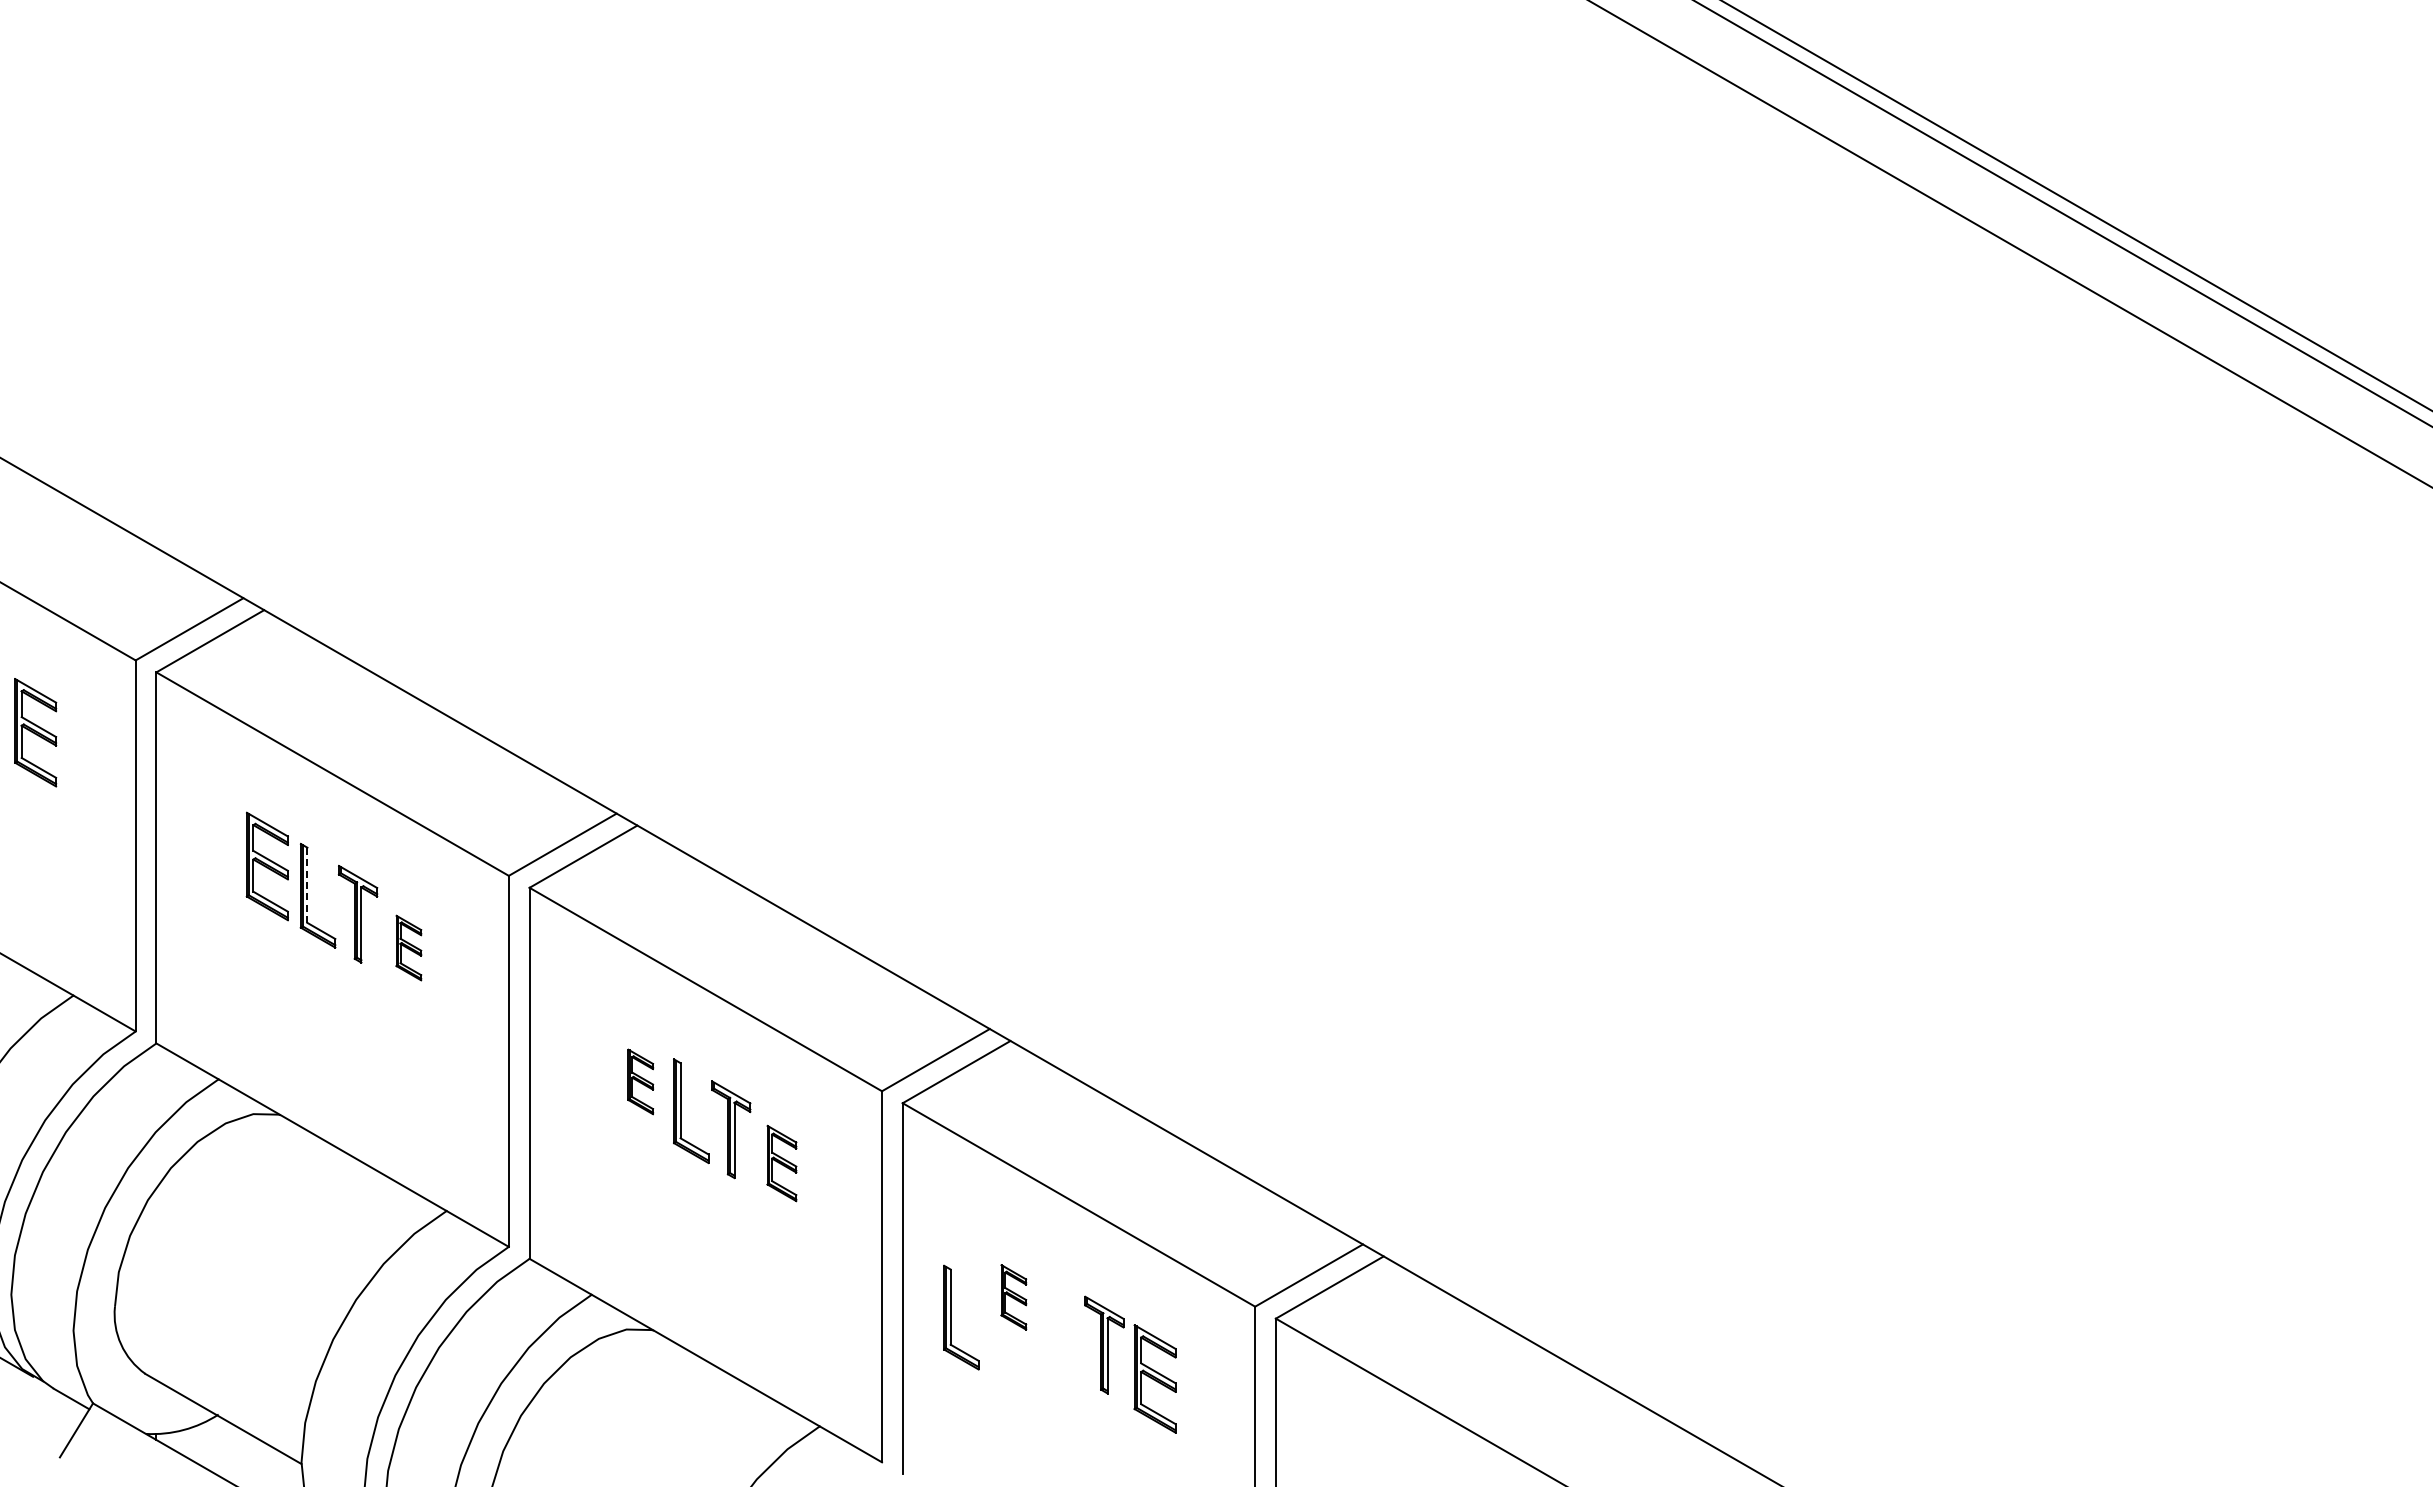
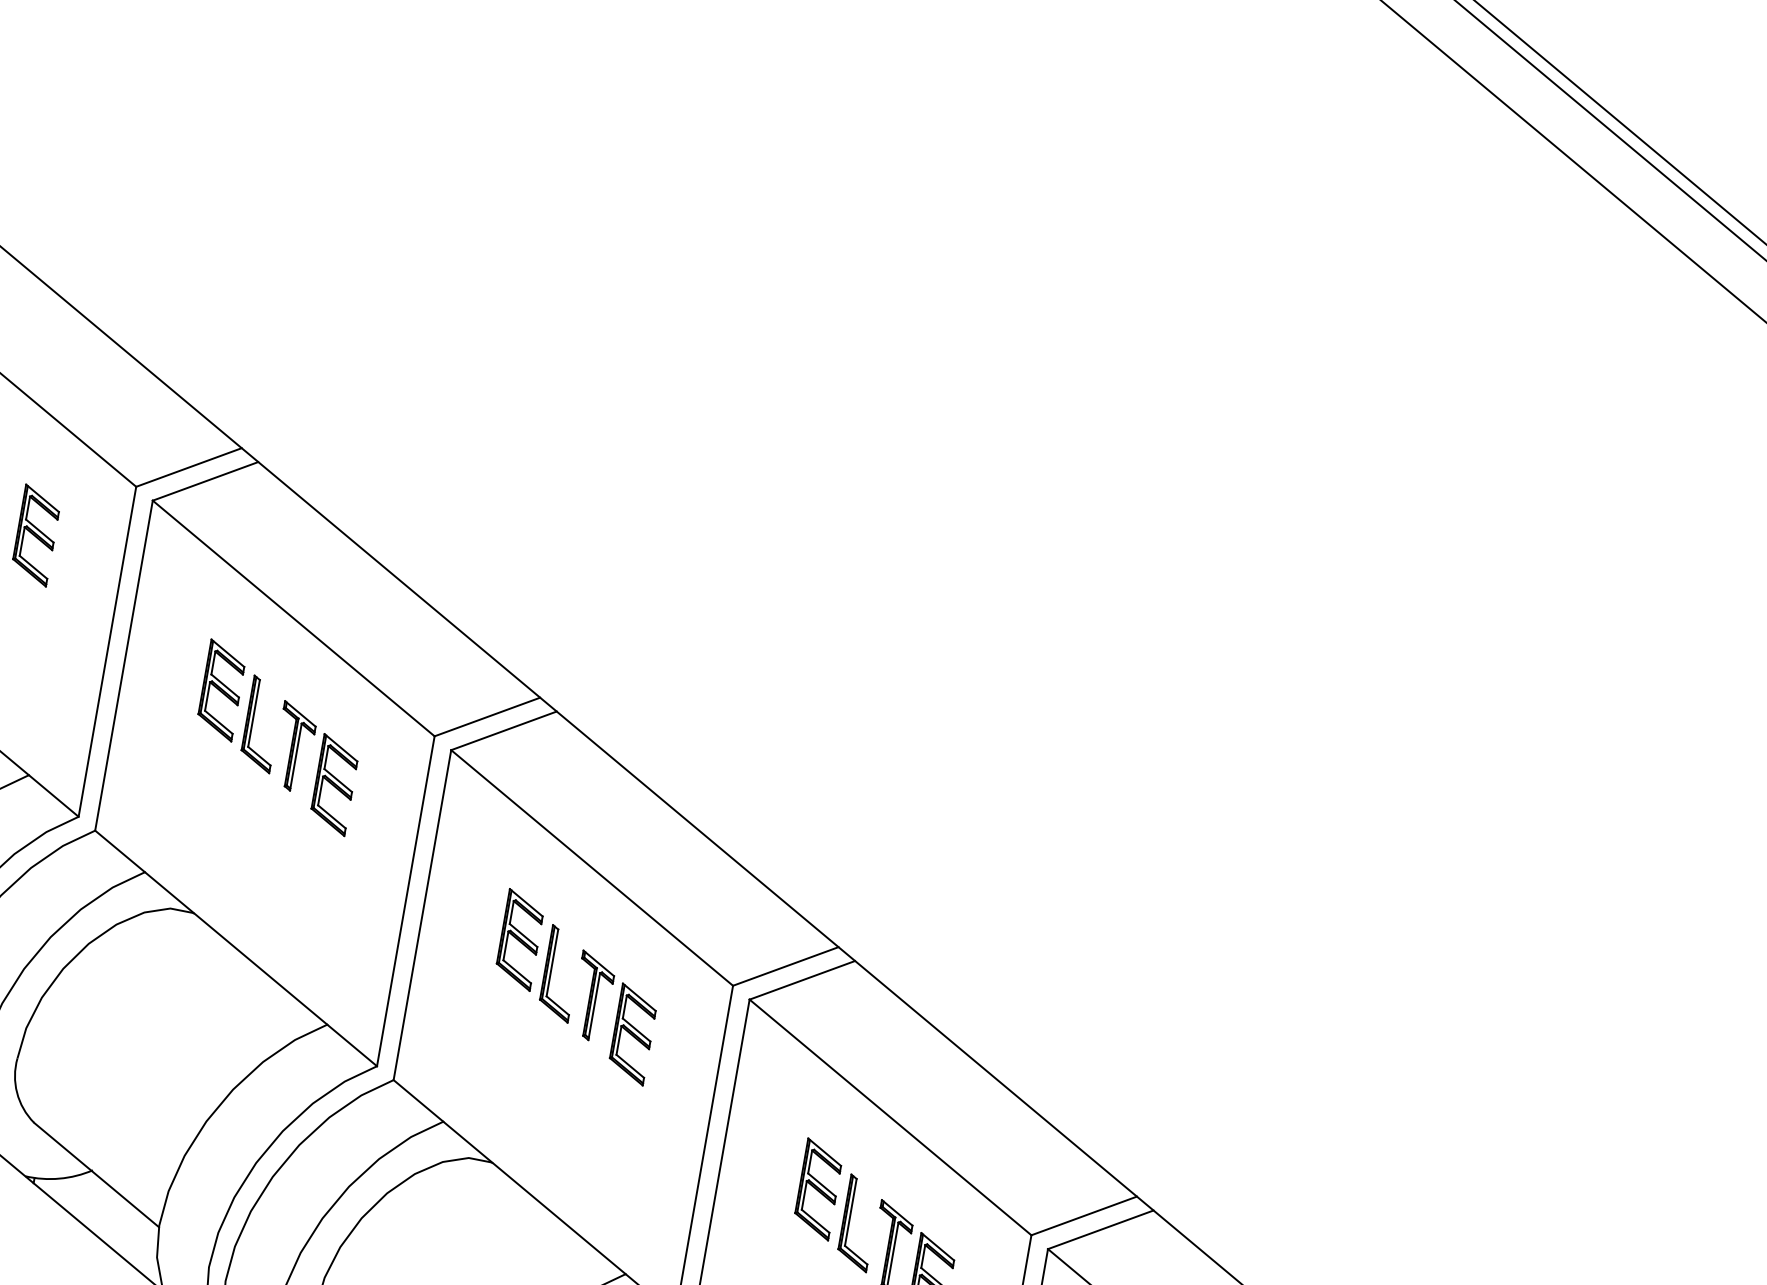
line: (307, 885) -> (254, 713), dashed -> solid
part: (408, 947) -> (334, 784), size x1.67
part: (640, 1081) -> (519, 939), size x1.67
part: (781, 1163) -> (632, 1034), size x1.43
part: (1013, 1297) -> (817, 1189), size x1.67
part: (951, 1317) -> (849, 1221), moved

